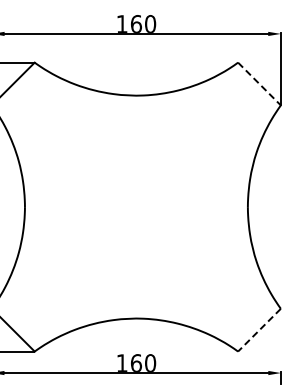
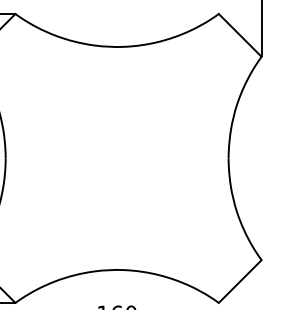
line: (259, 84) -> (240, 35), dashed -> solid
line: (259, 330) -> (240, 281), dashed -> solid

